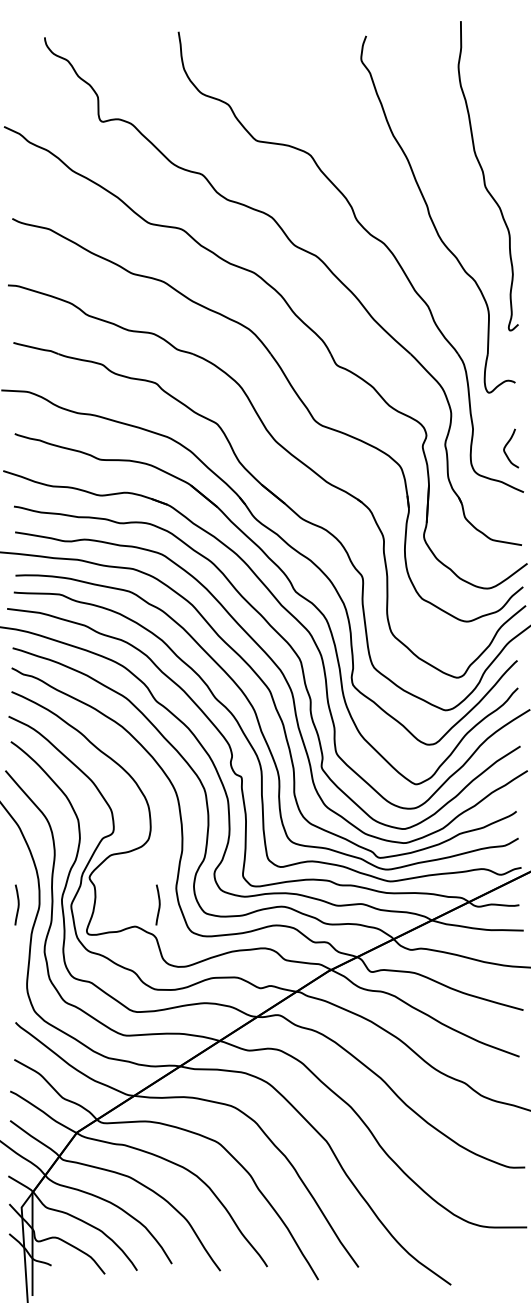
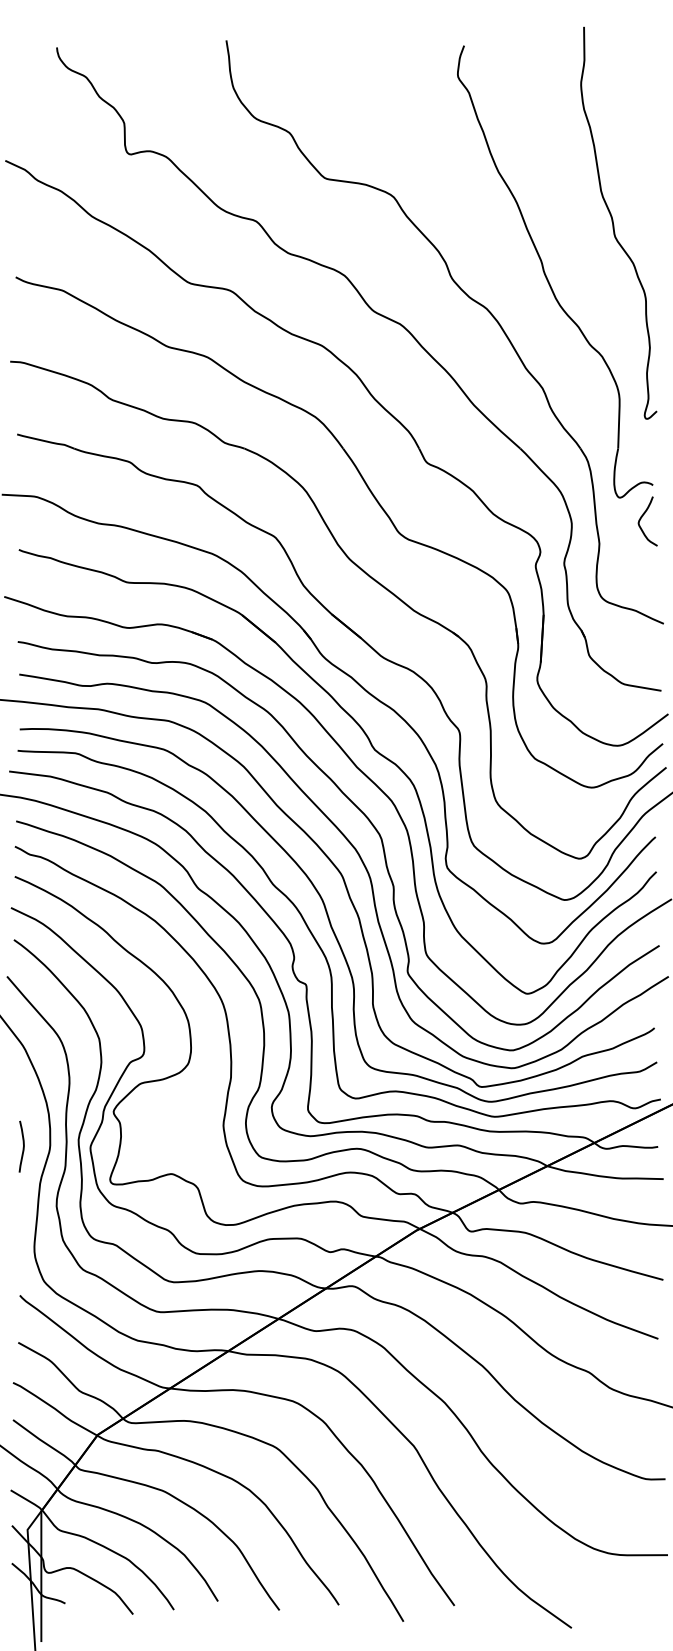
curve: (507, 445) -> (643, 517), moved
curve: (158, 904) -> (200, 1146), removed

